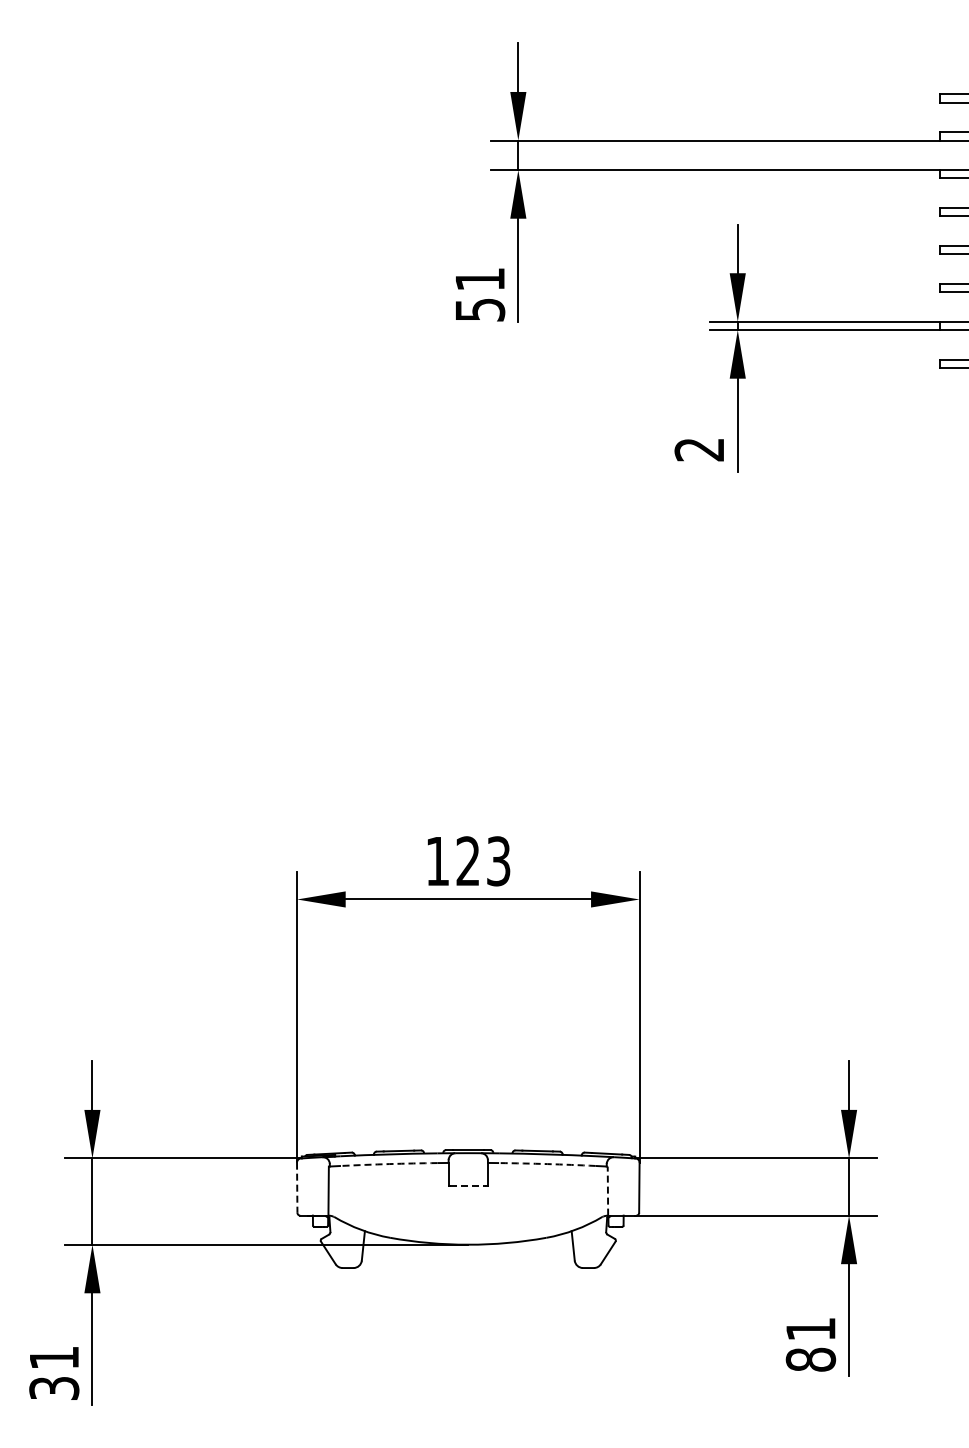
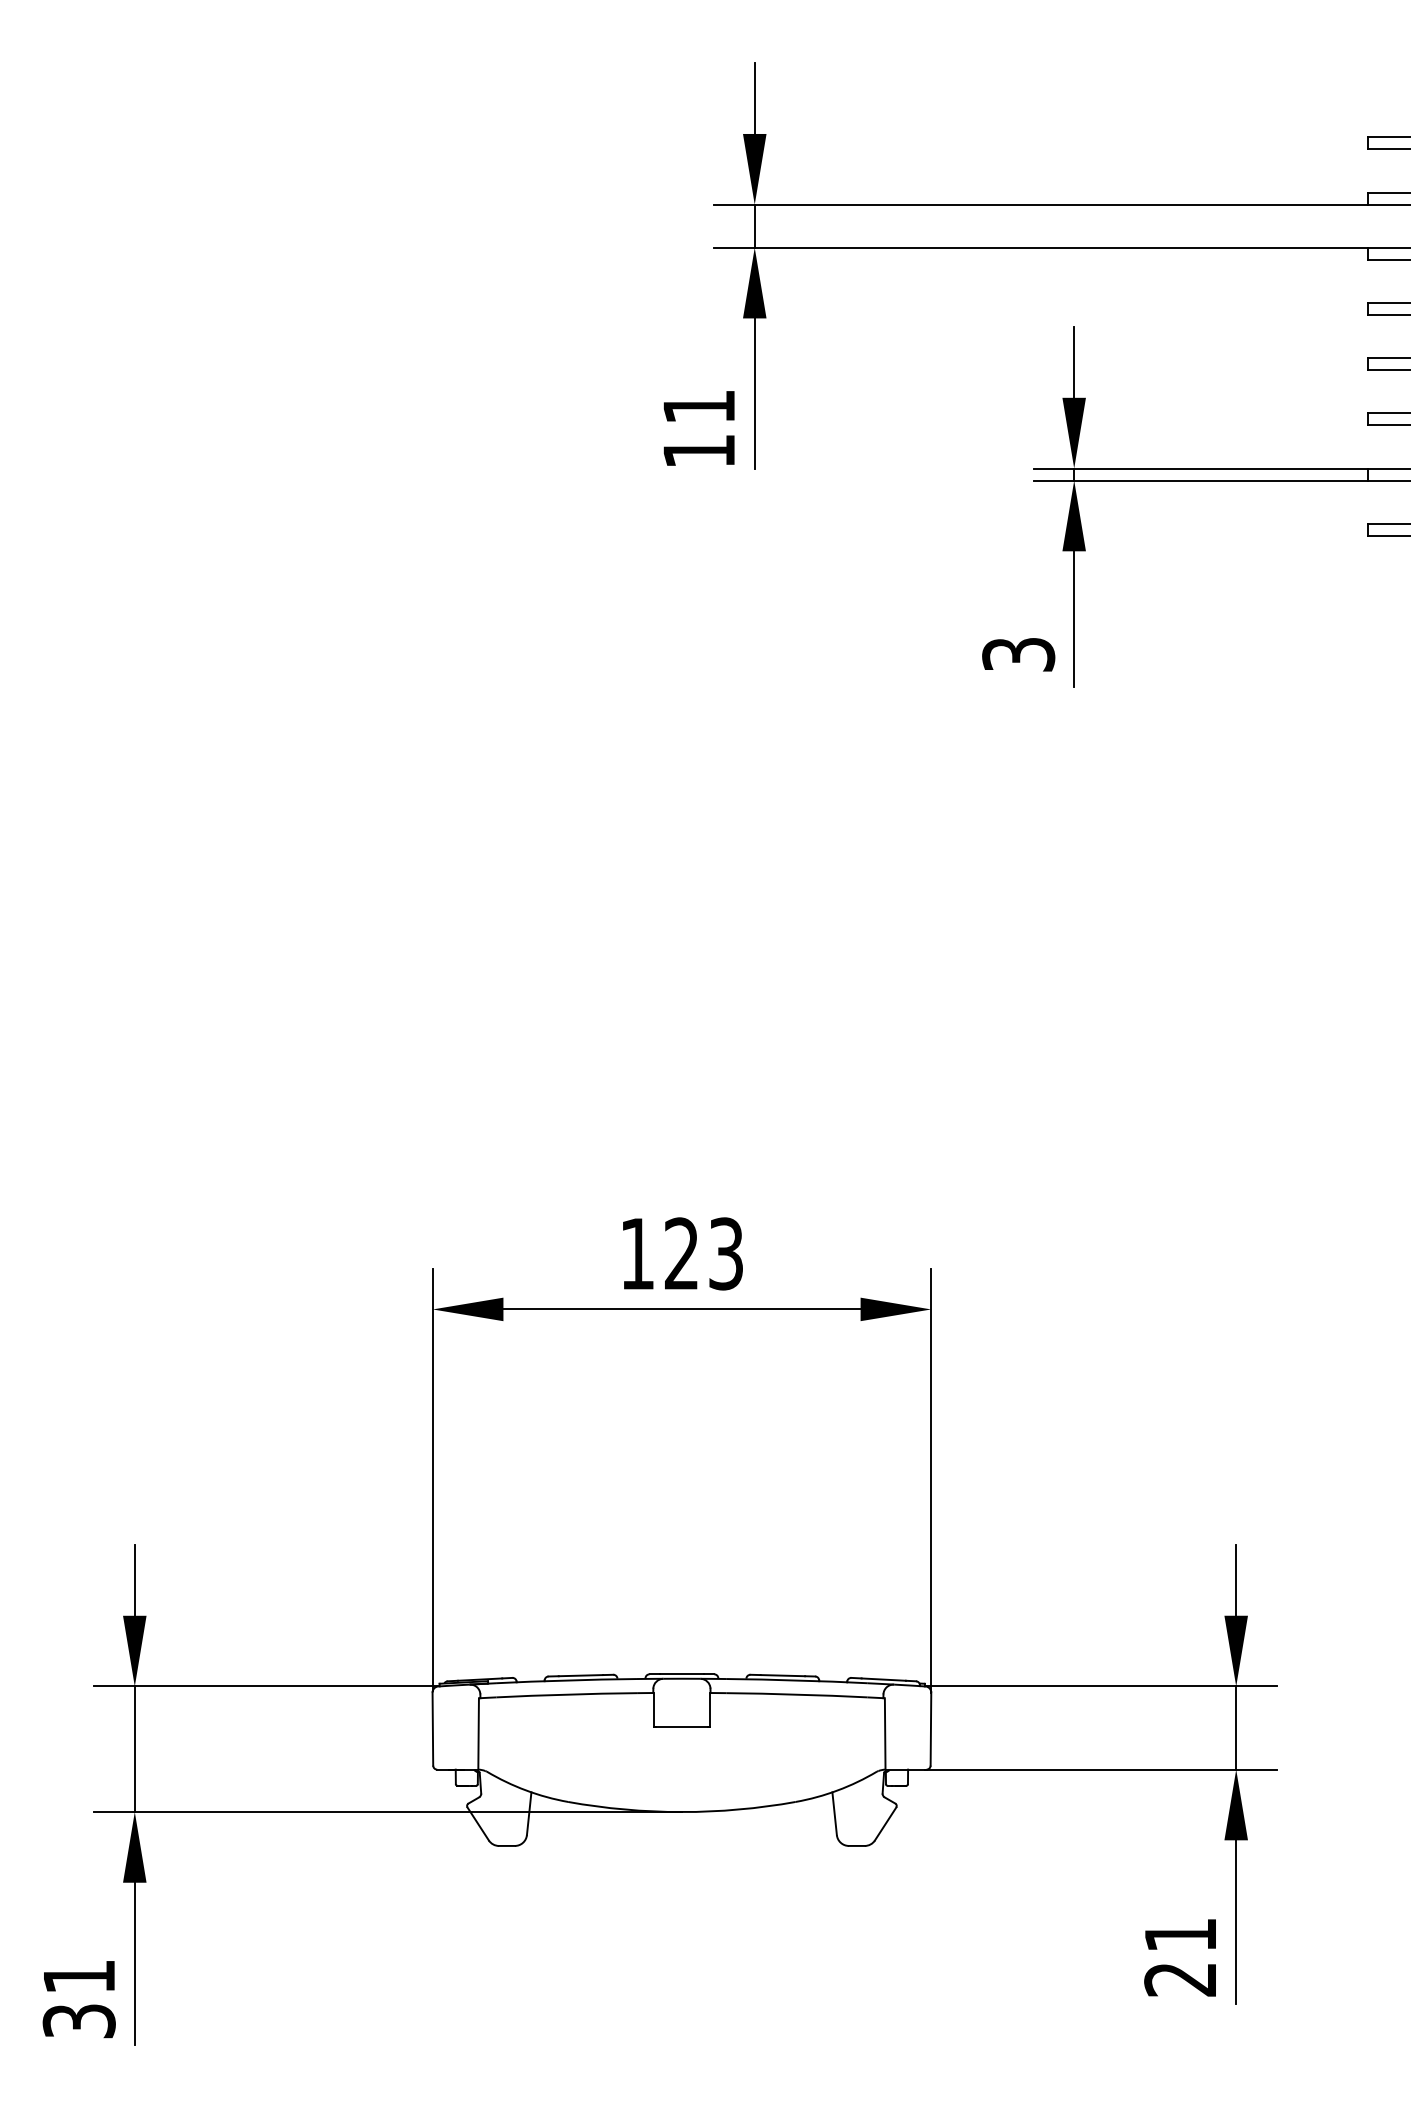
text: (480, 310) -> (699, 452), 51 -> 11
text: (699, 449) -> (1018, 654), 2 -> 3
arc: (389, 1164) -> (567, 1695), dashed -> solid
arc: (547, 1164) -> (797, 1695), dashed -> solid
line: (468, 1186) -> (682, 1727), dashed -> solid
line: (297, 1188) -> (433, 1730), dashed -> solid
line: (607, 1191) -> (884, 1734), dashed -> solid
text: (810, 1359) -> (1180, 1979), 81 -> 21

